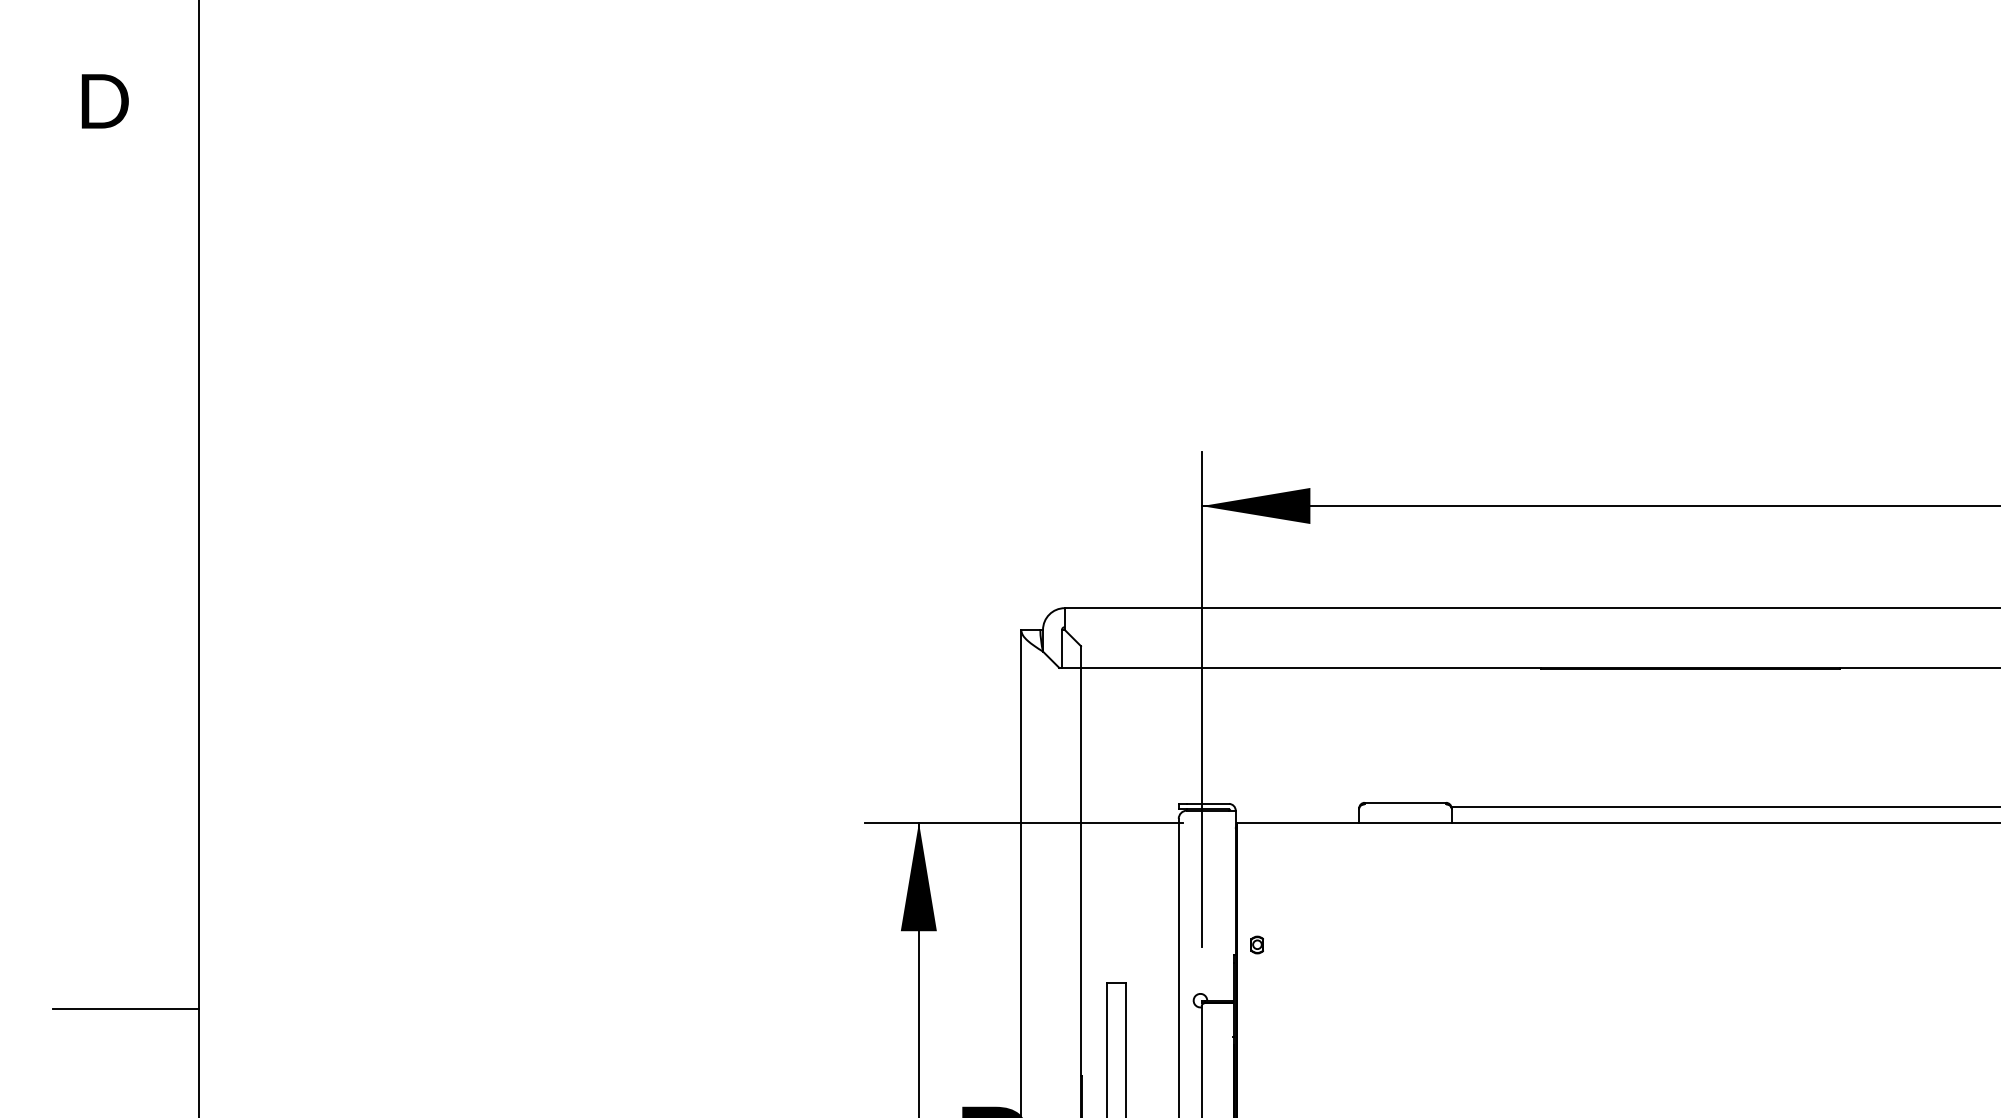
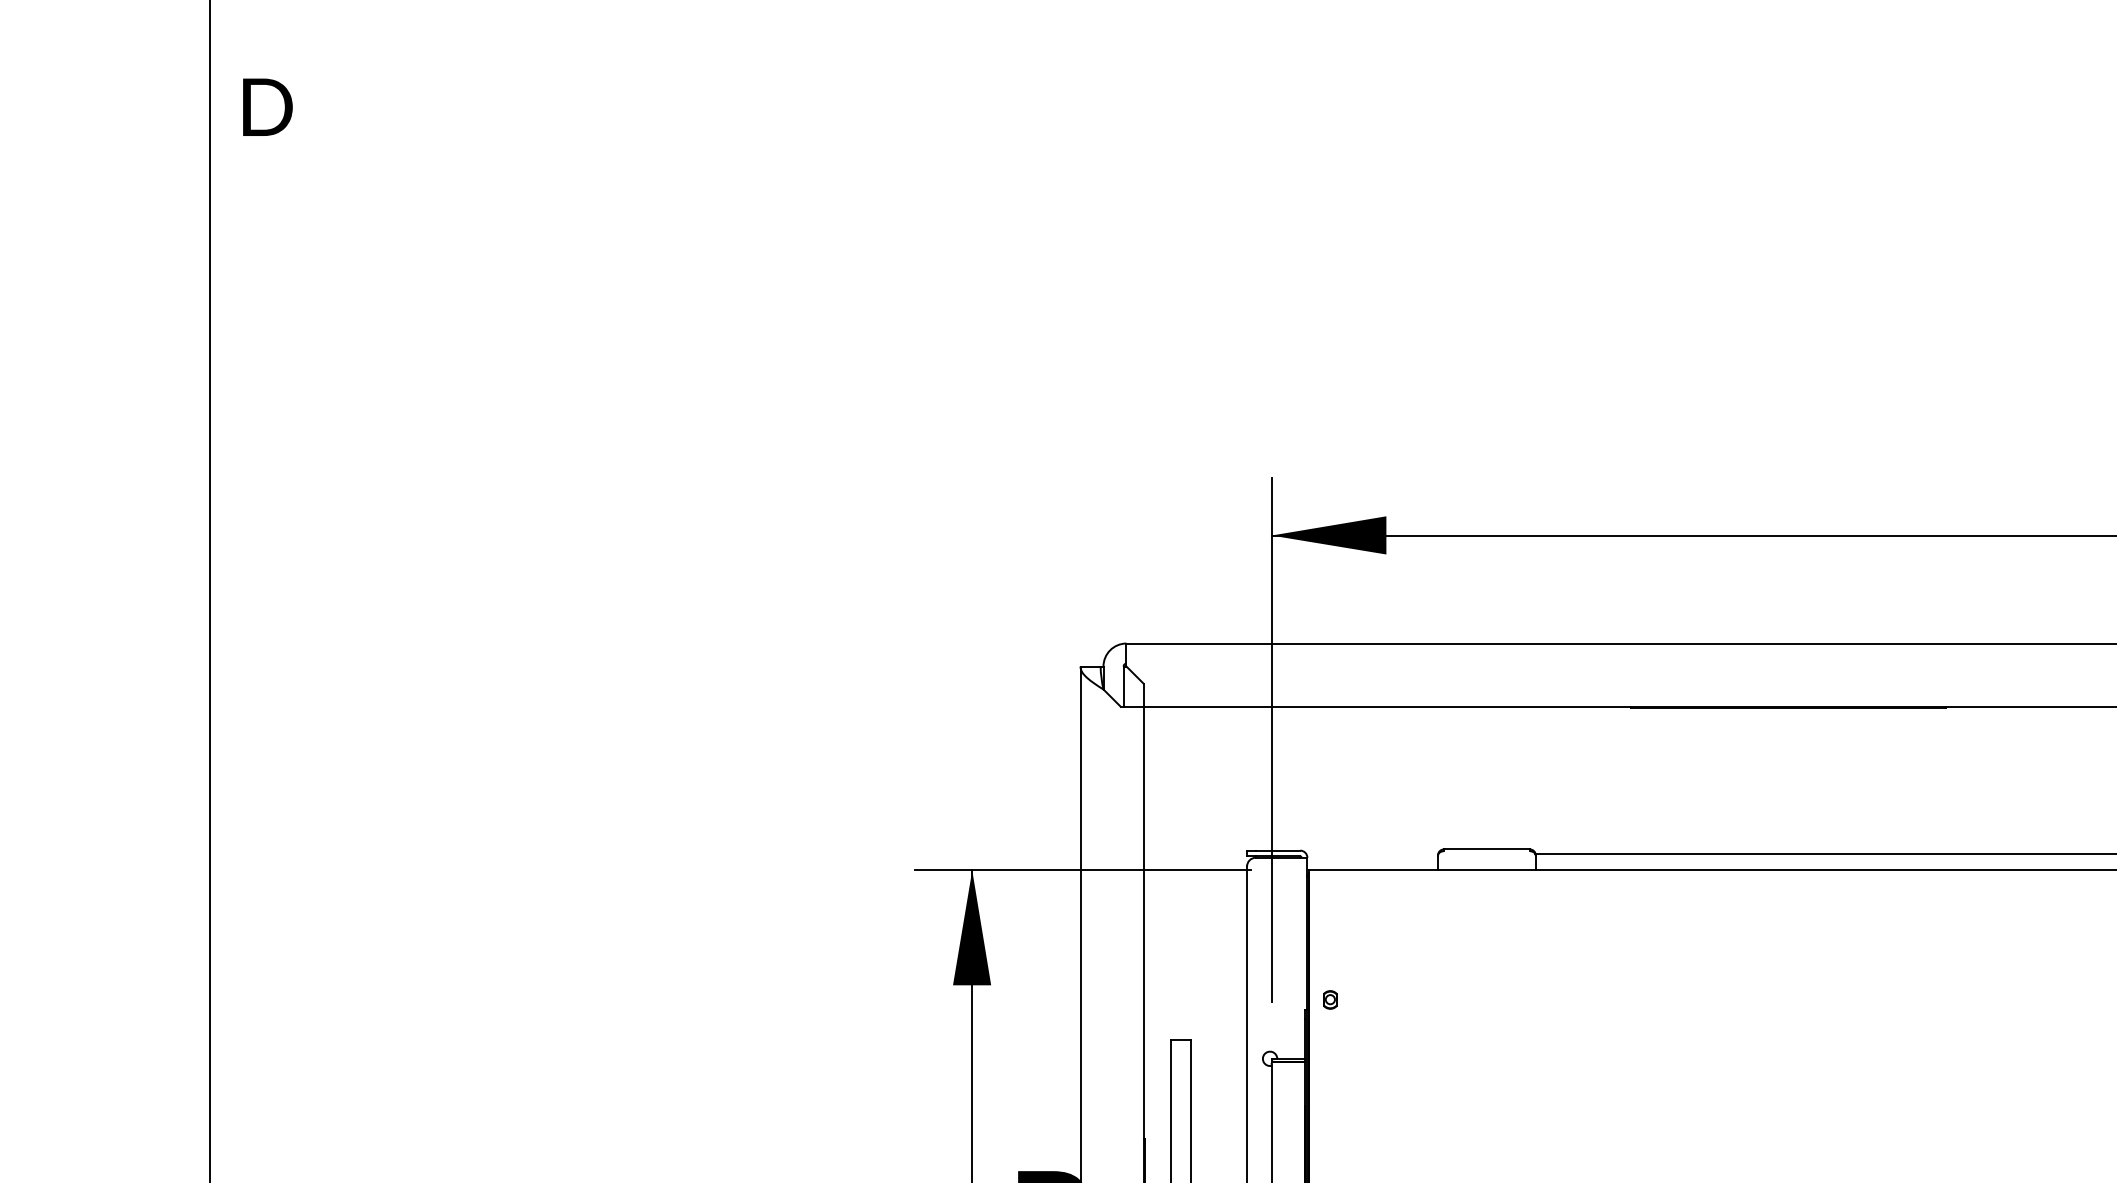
text: (104, 101) -> (267, 107), moved
line: (125, 1008) -> (132, 1067), removed

